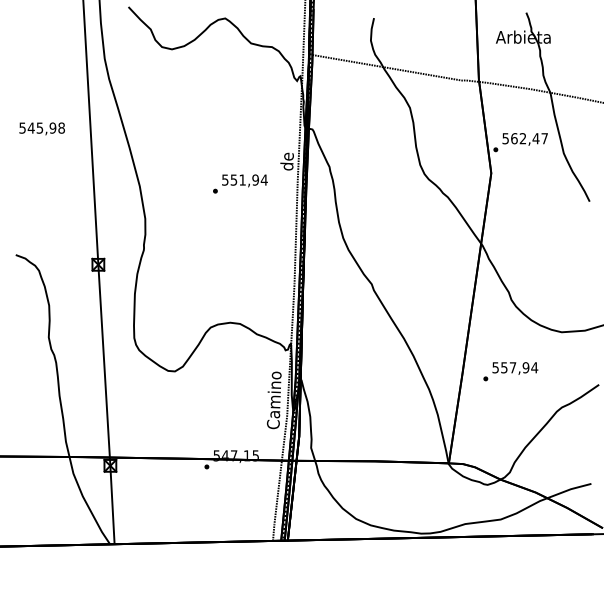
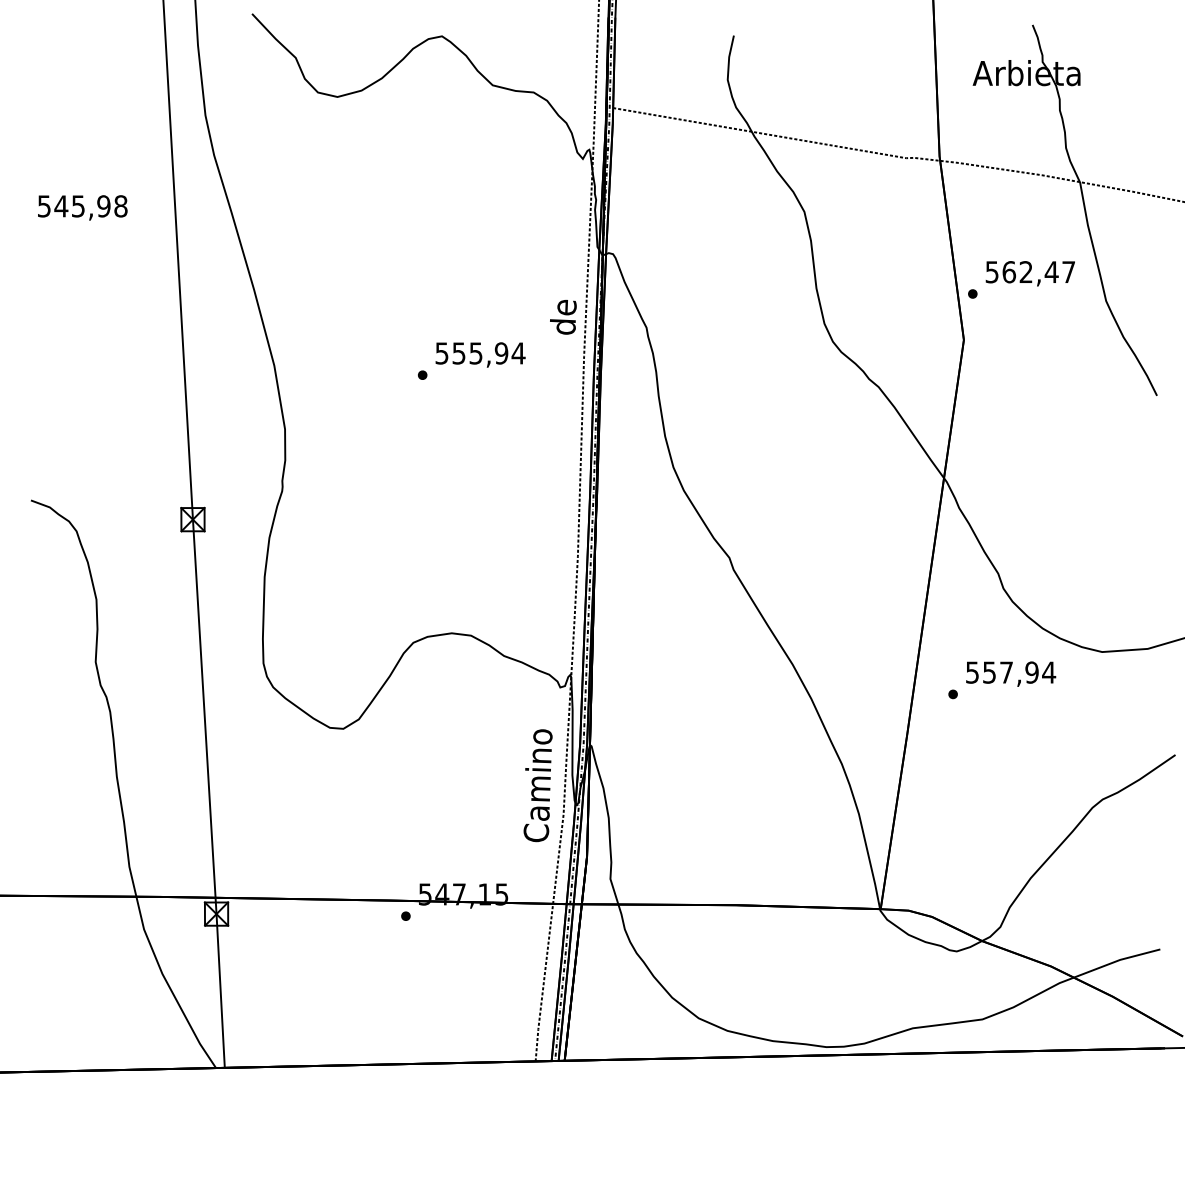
text: (41, 128) -> (81, 207), moved
text: (242, 179) -> (475, 352), 551,94 -> 555,94
text: (510, 371) -> (1001, 679), moved

